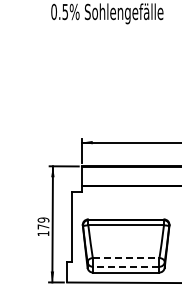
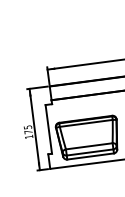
text: (43, 219) -> (27, 126), 179 -> 175
line: (126, 258) -> (89, 146), dashed -> solid
line: (125, 266) -> (89, 152), dashed -> solid

